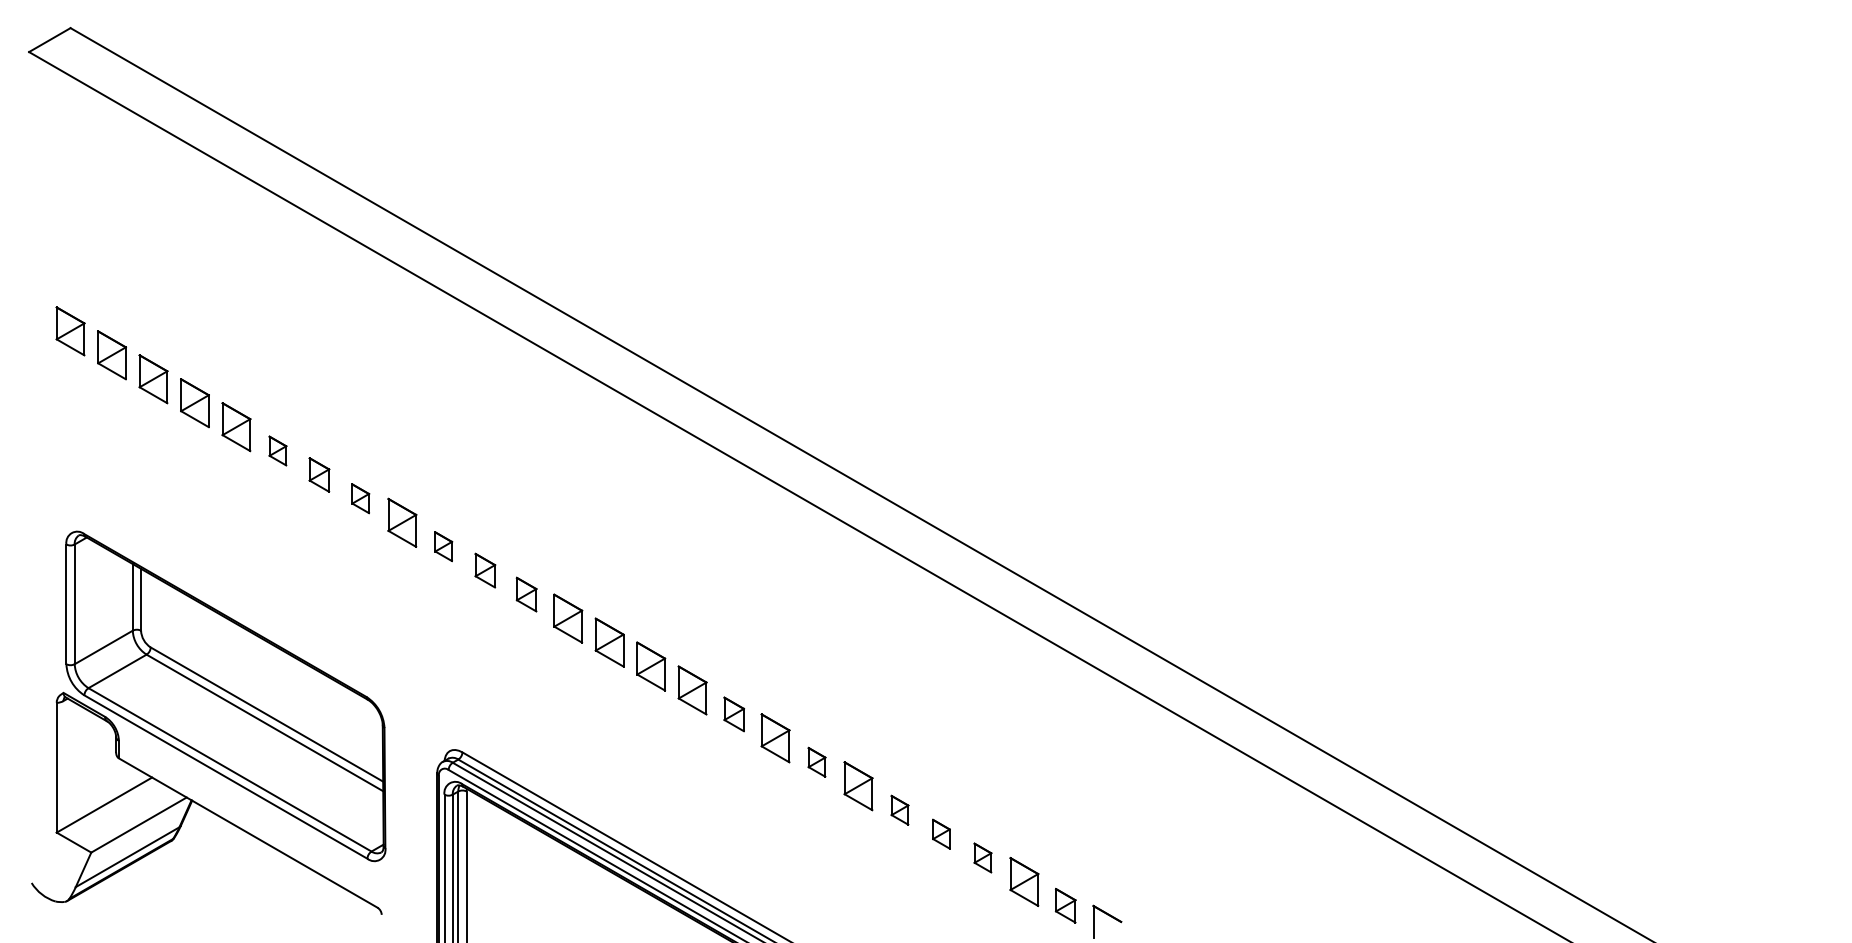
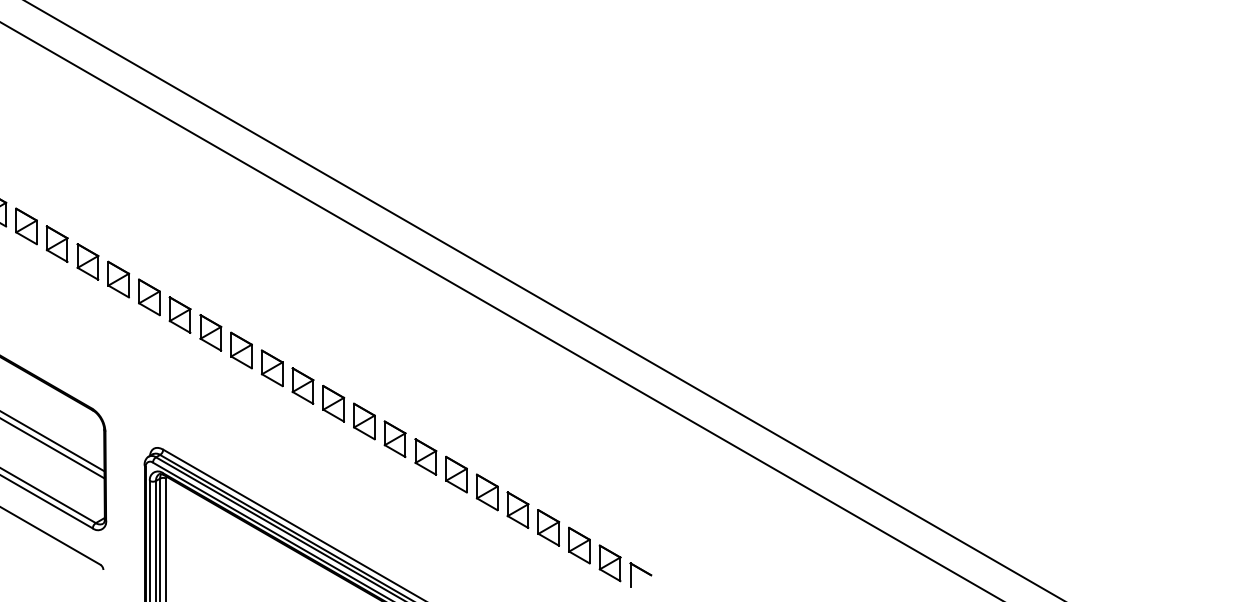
part: (277, 450) -> (26, 226), size x1.67
part: (319, 474) -> (57, 243), size x1.43
part: (360, 498) -> (87, 261), size x1.67
part: (443, 546) -> (149, 297), size x1.67
part: (485, 570) -> (180, 314), size x1.43
part: (526, 594) -> (210, 332), size x1.43
part: (734, 714) -> (364, 421), size x1.43
part: (816, 762) -> (425, 457), size x1.67
part: (899, 810) -> (486, 492), size x1.67
part: (941, 834) -> (518, 510), size x1.67
part: (982, 857) -> (548, 527), size x1.67
part: (1065, 905) -> (609, 563), size x1.43

